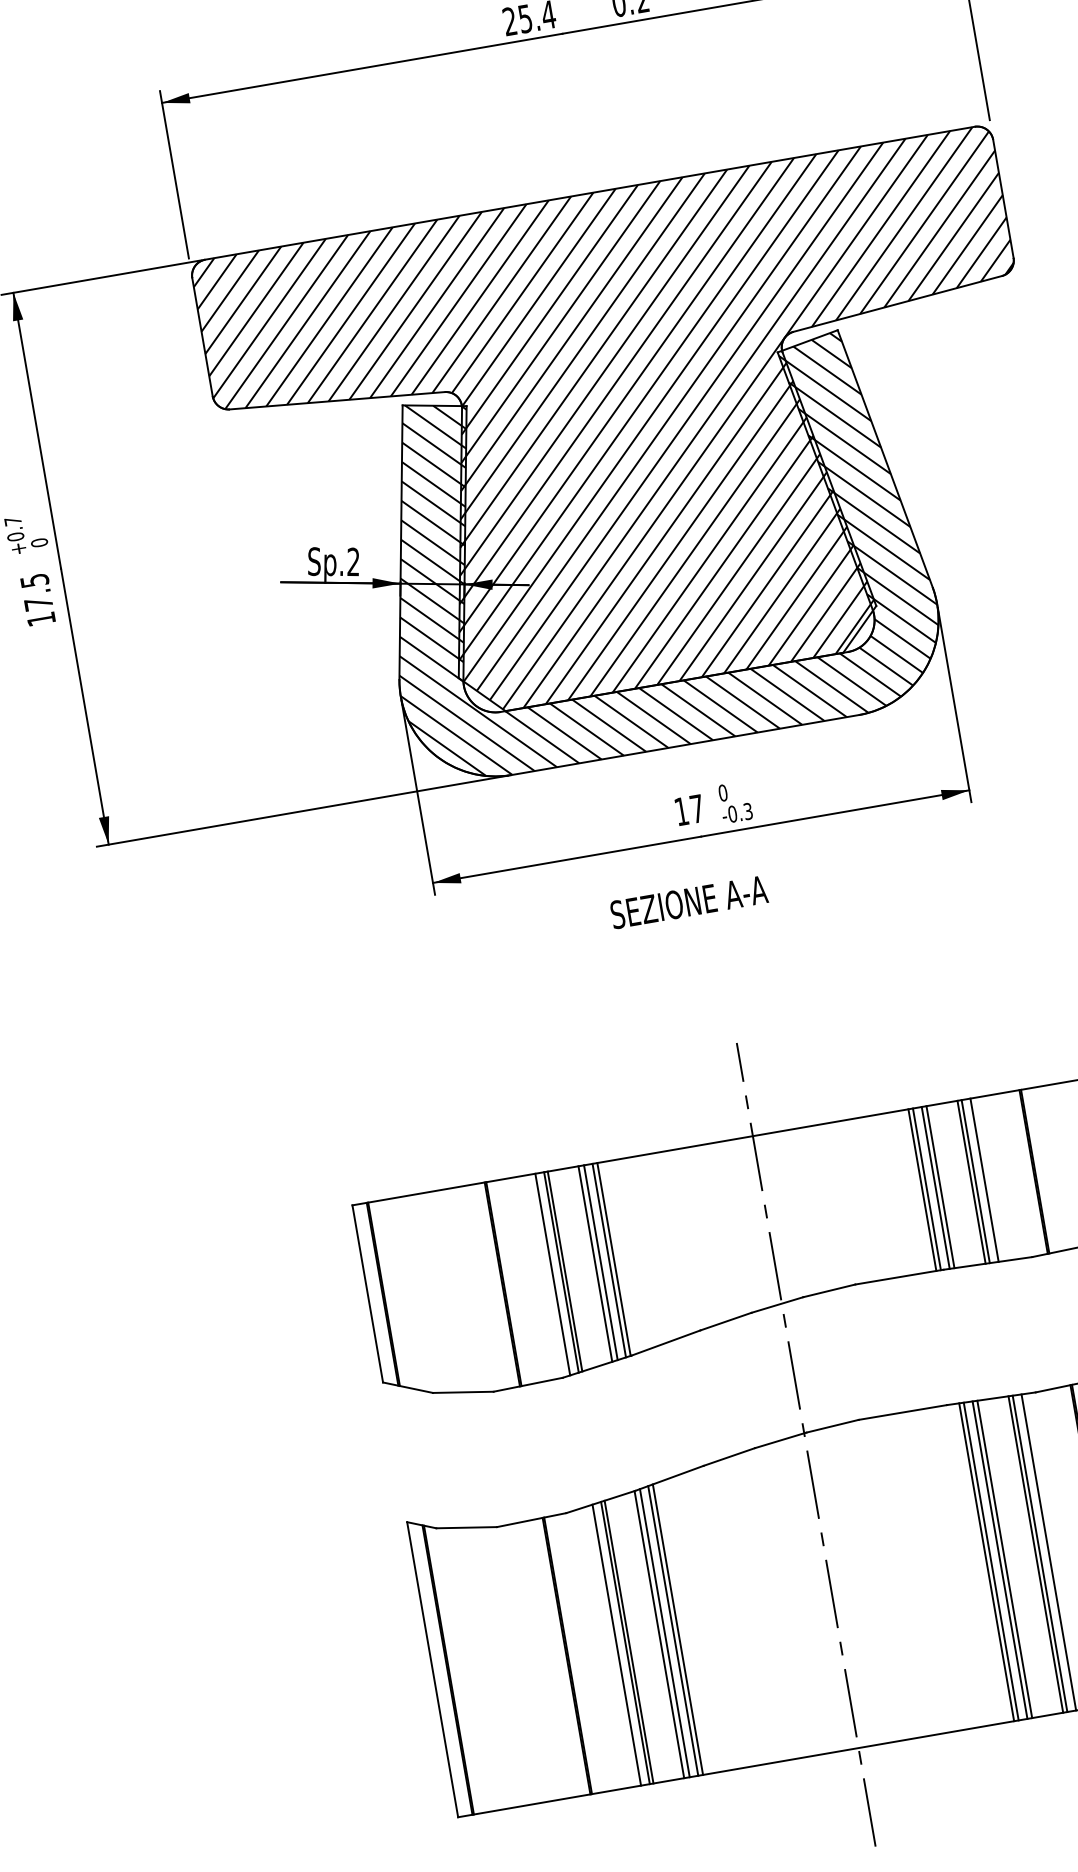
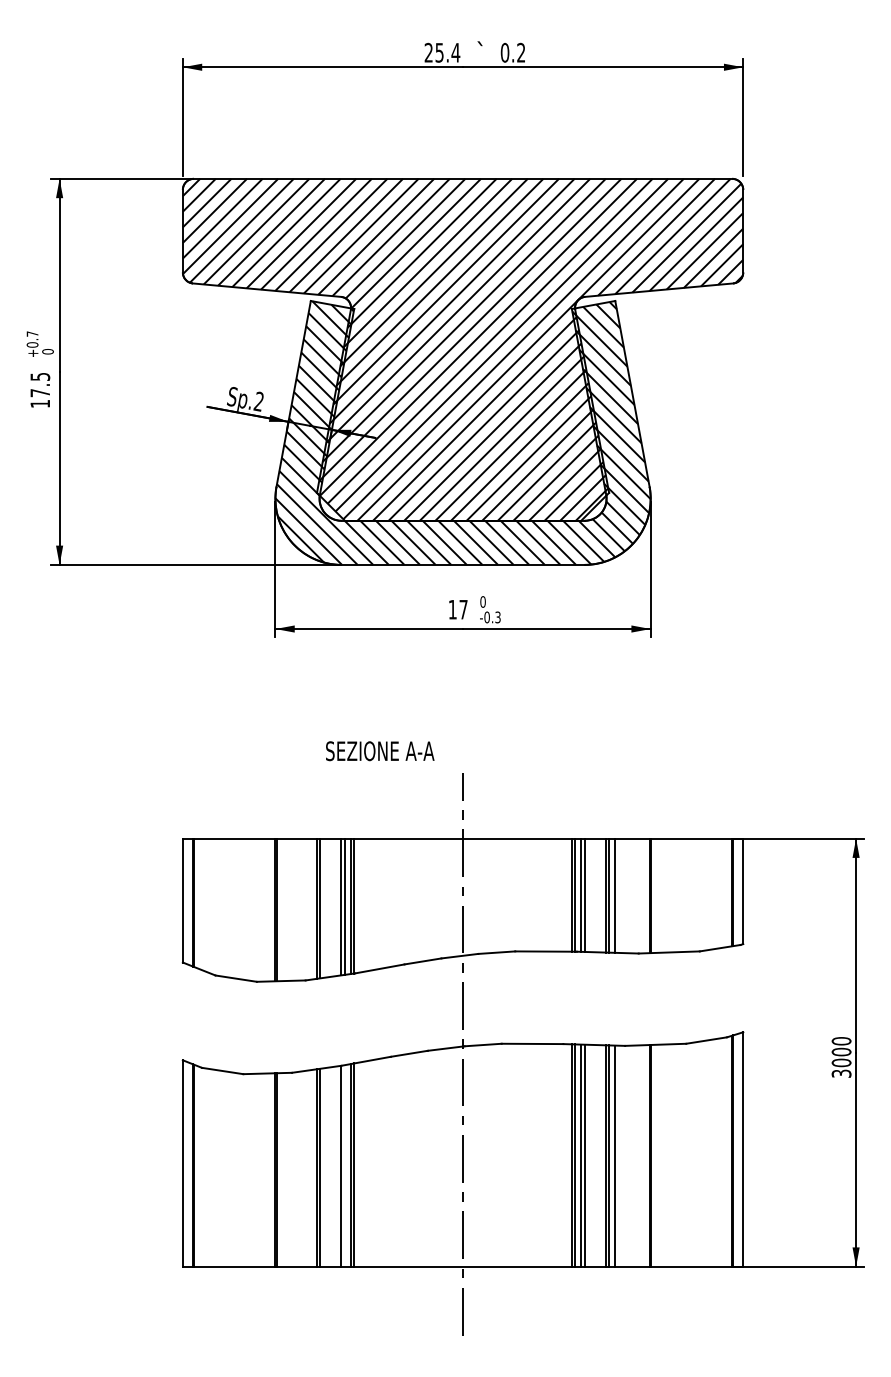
text: (689, 902) -> (380, 751), moved
line: (552, 1273) -> (310, 908), removed
line: (664, 1632) -> (344, 1165), removed
line: (616, 1645) -> (310, 1168), removed

